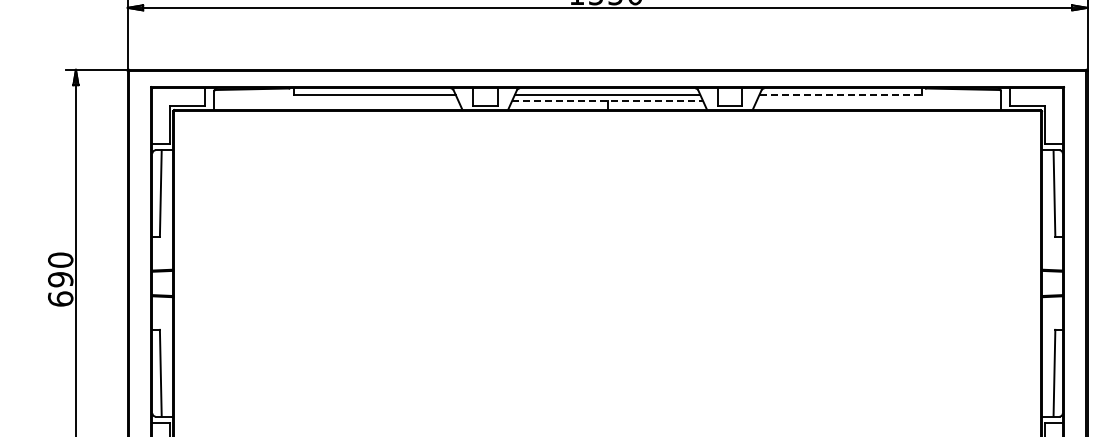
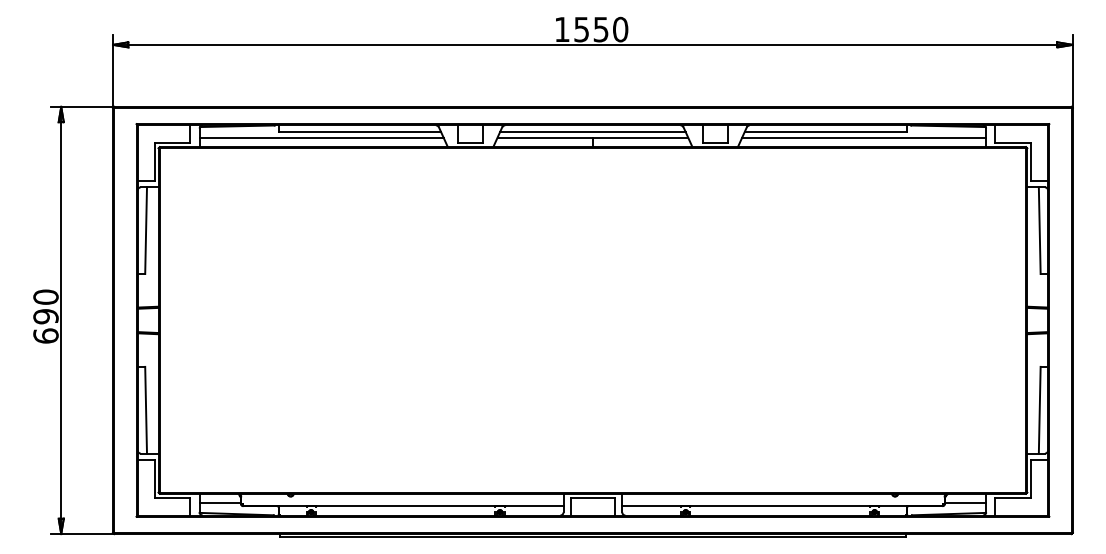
line: (840, 94) -> (825, 131), dashed -> solid
line: (336, 100) -> (321, 137), added
line: (608, 100) -> (593, 137), dashed -> solid
line: (879, 100) -> (864, 137), added

